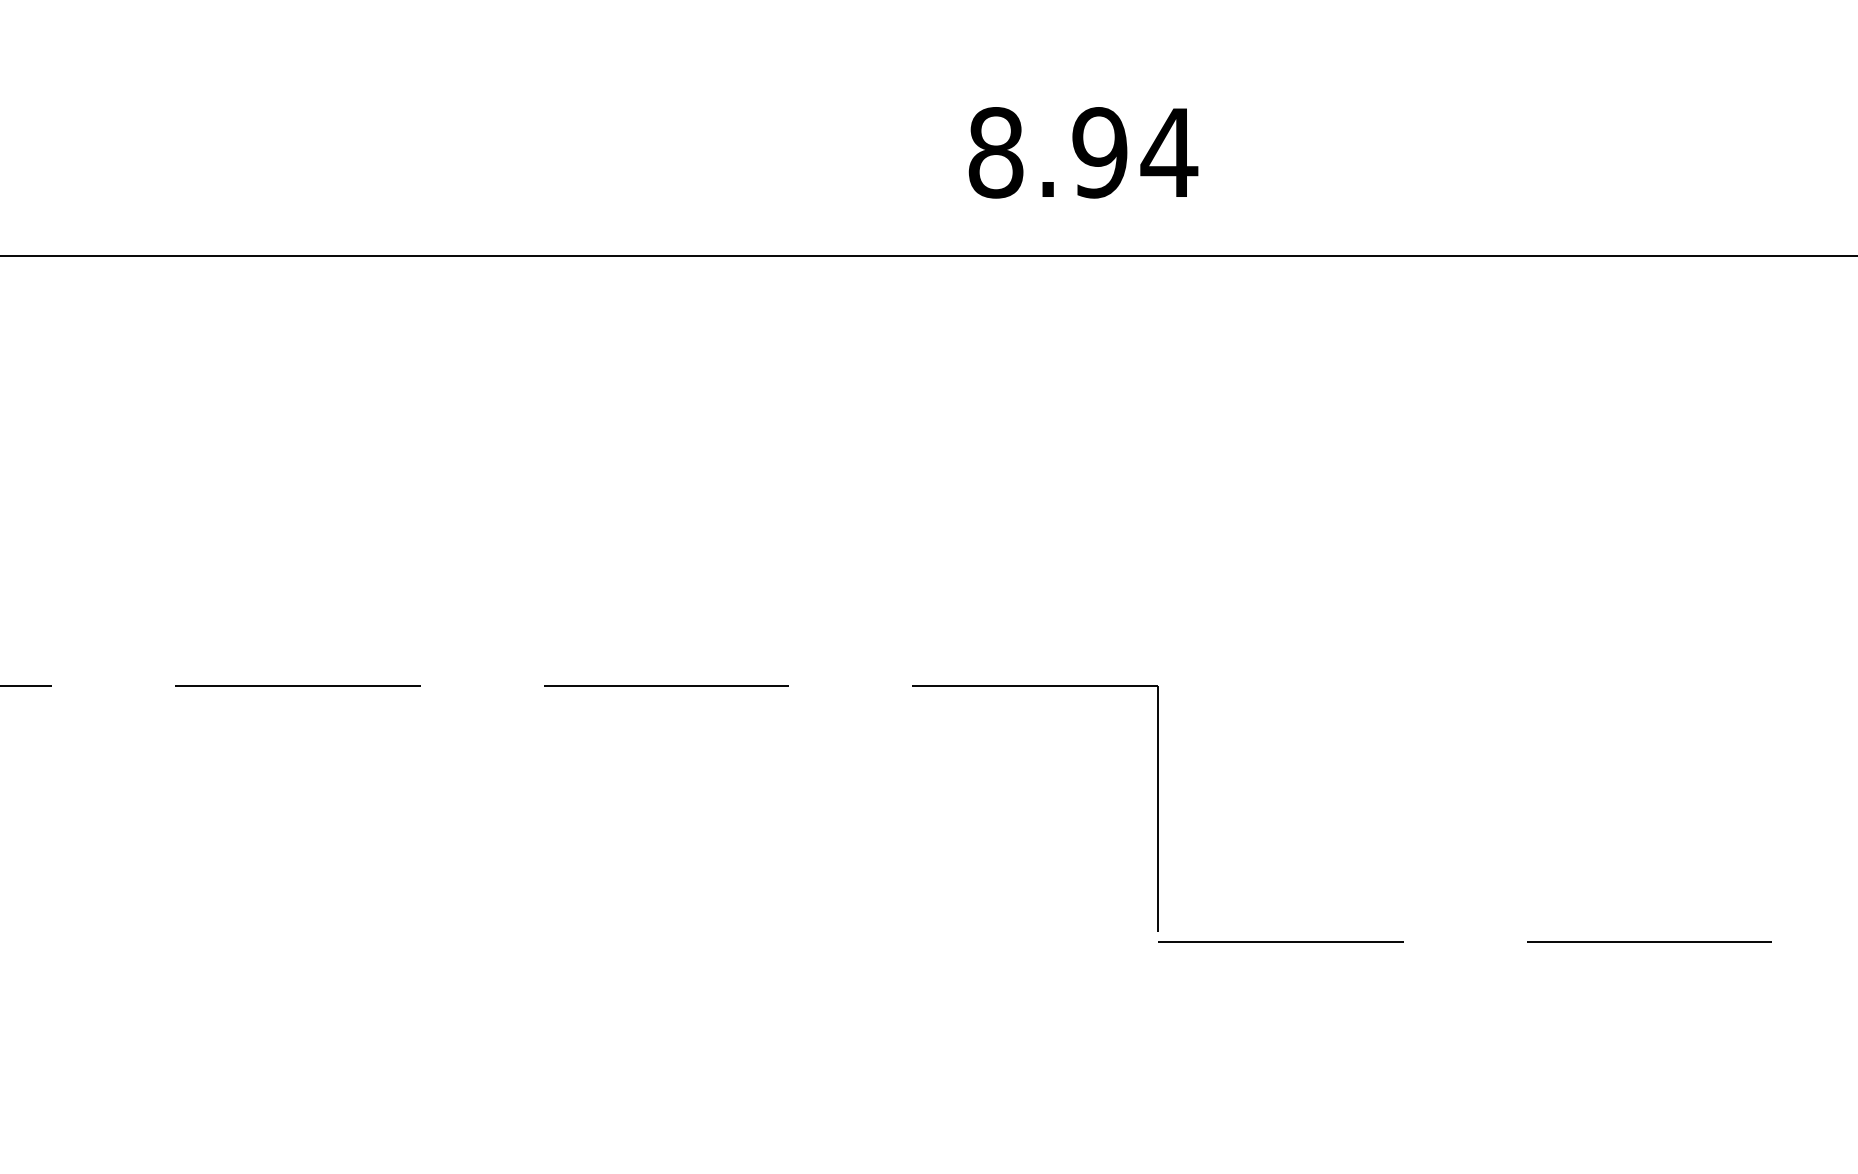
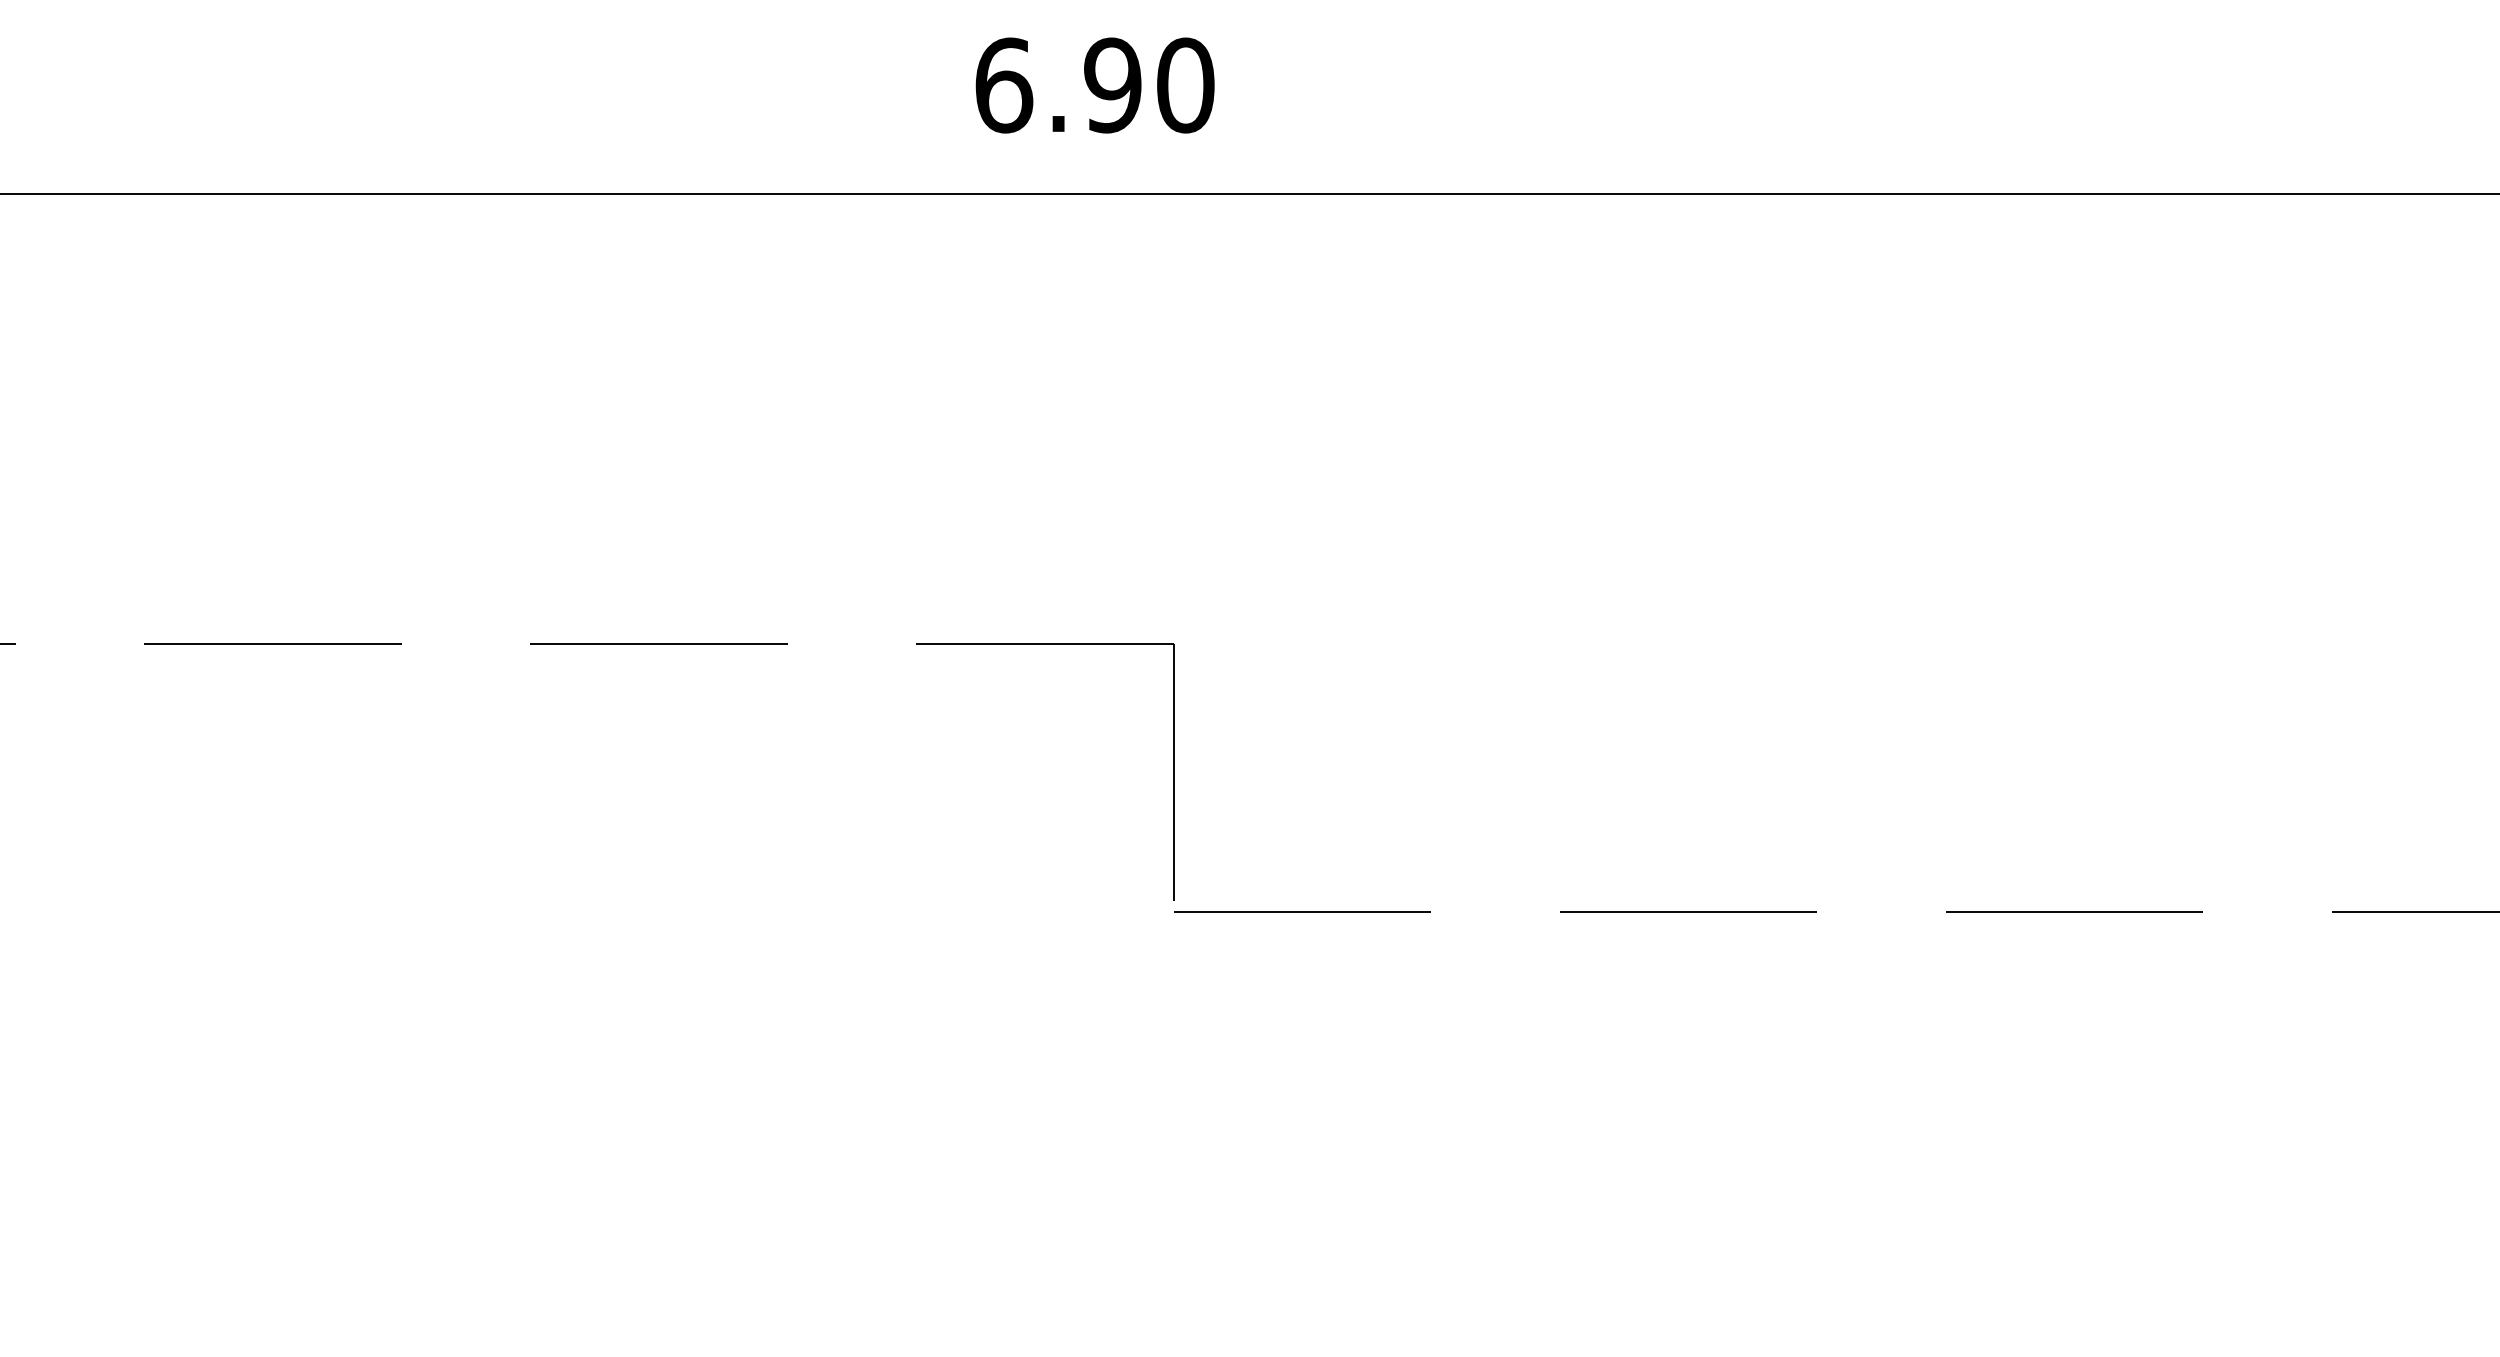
text: (1083, 152) -> (1095, 85), 8.94 -> 6.90

